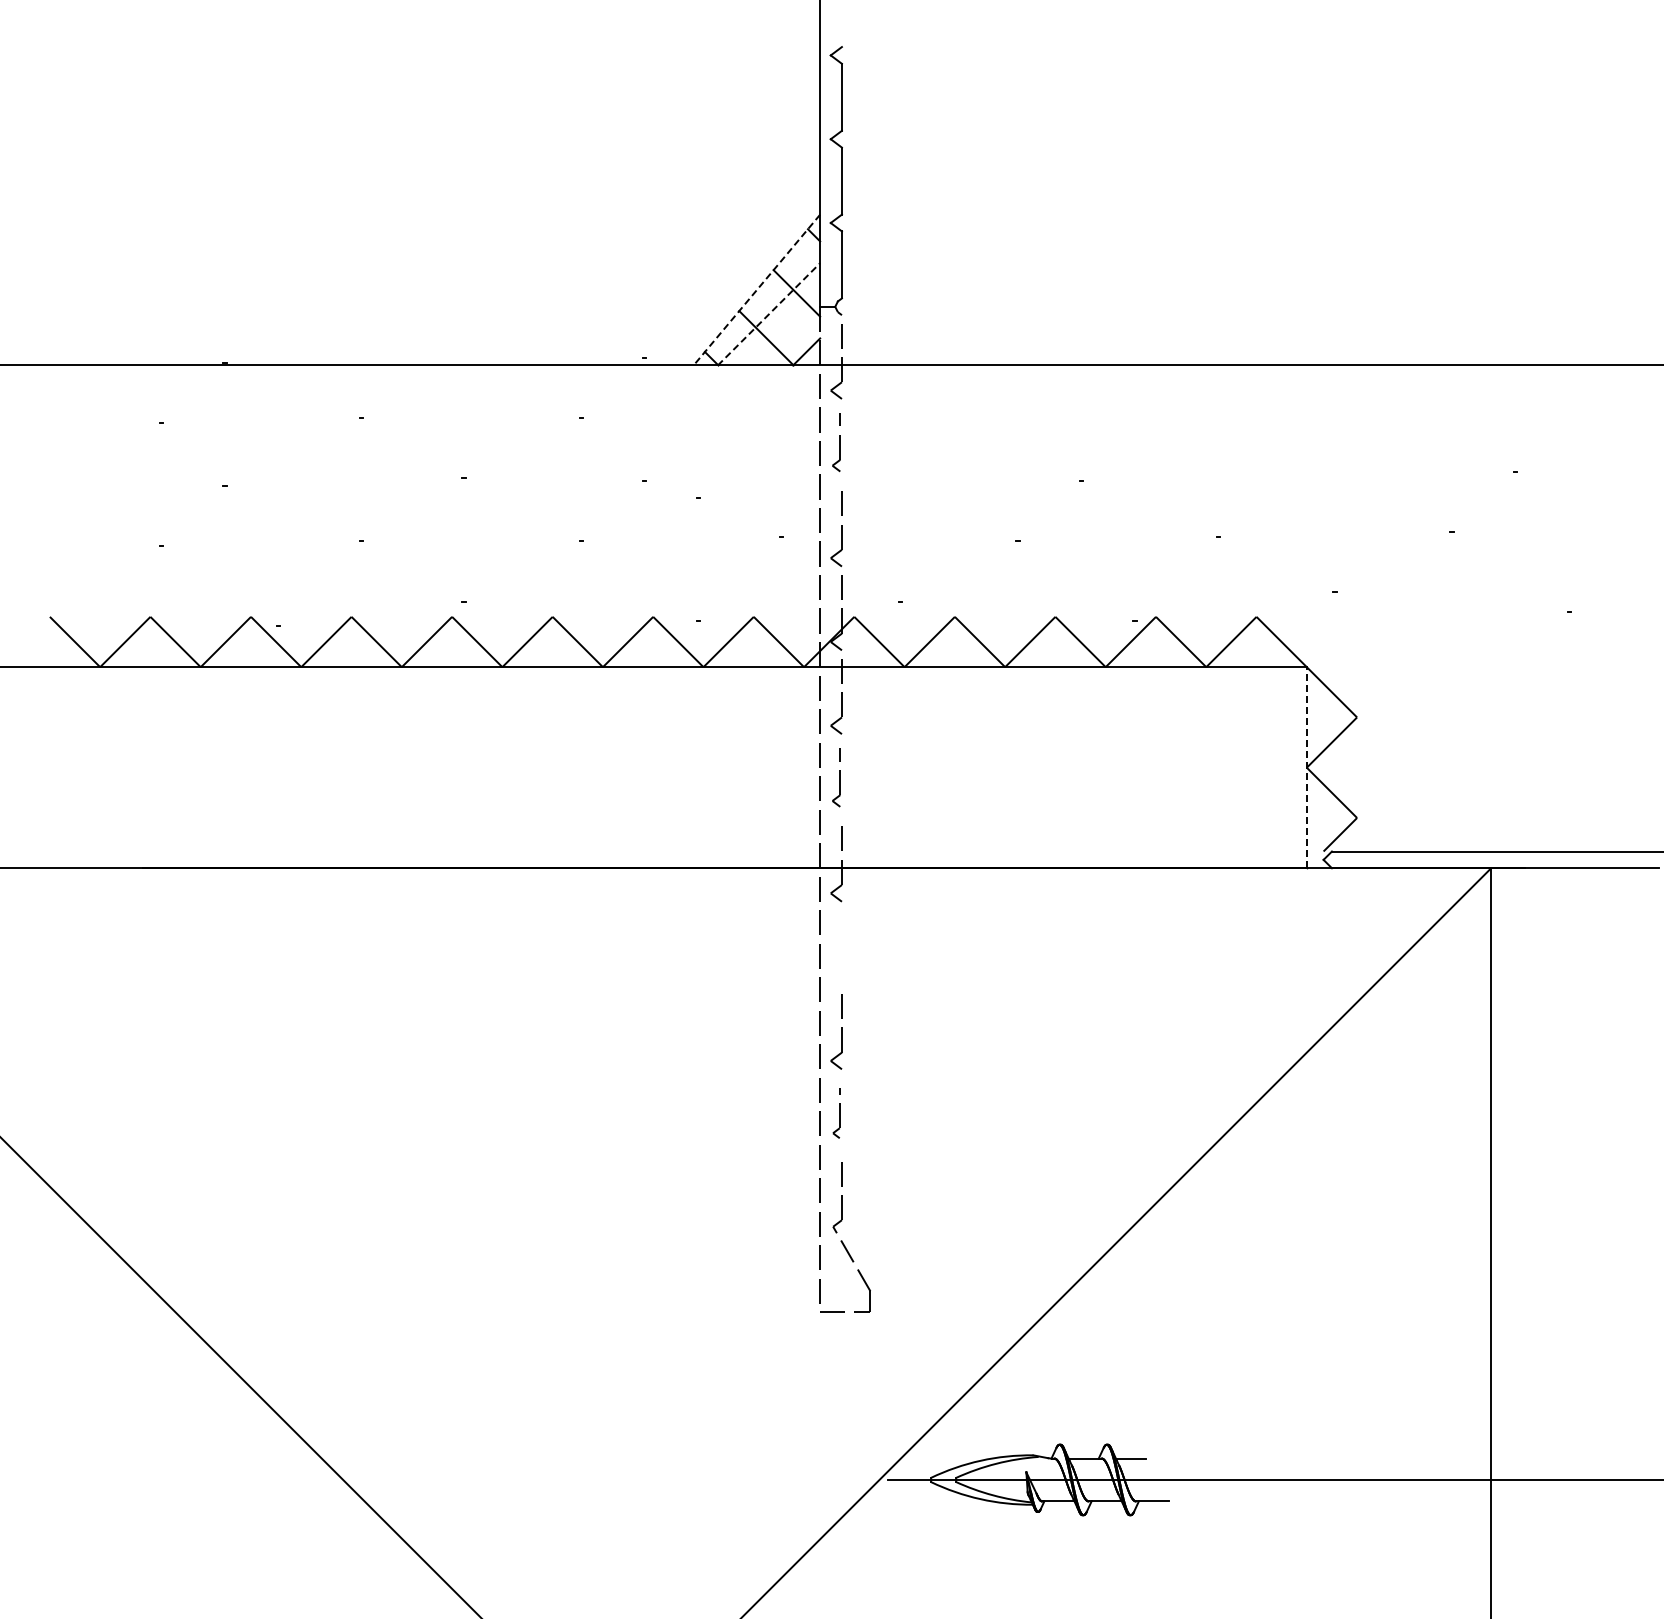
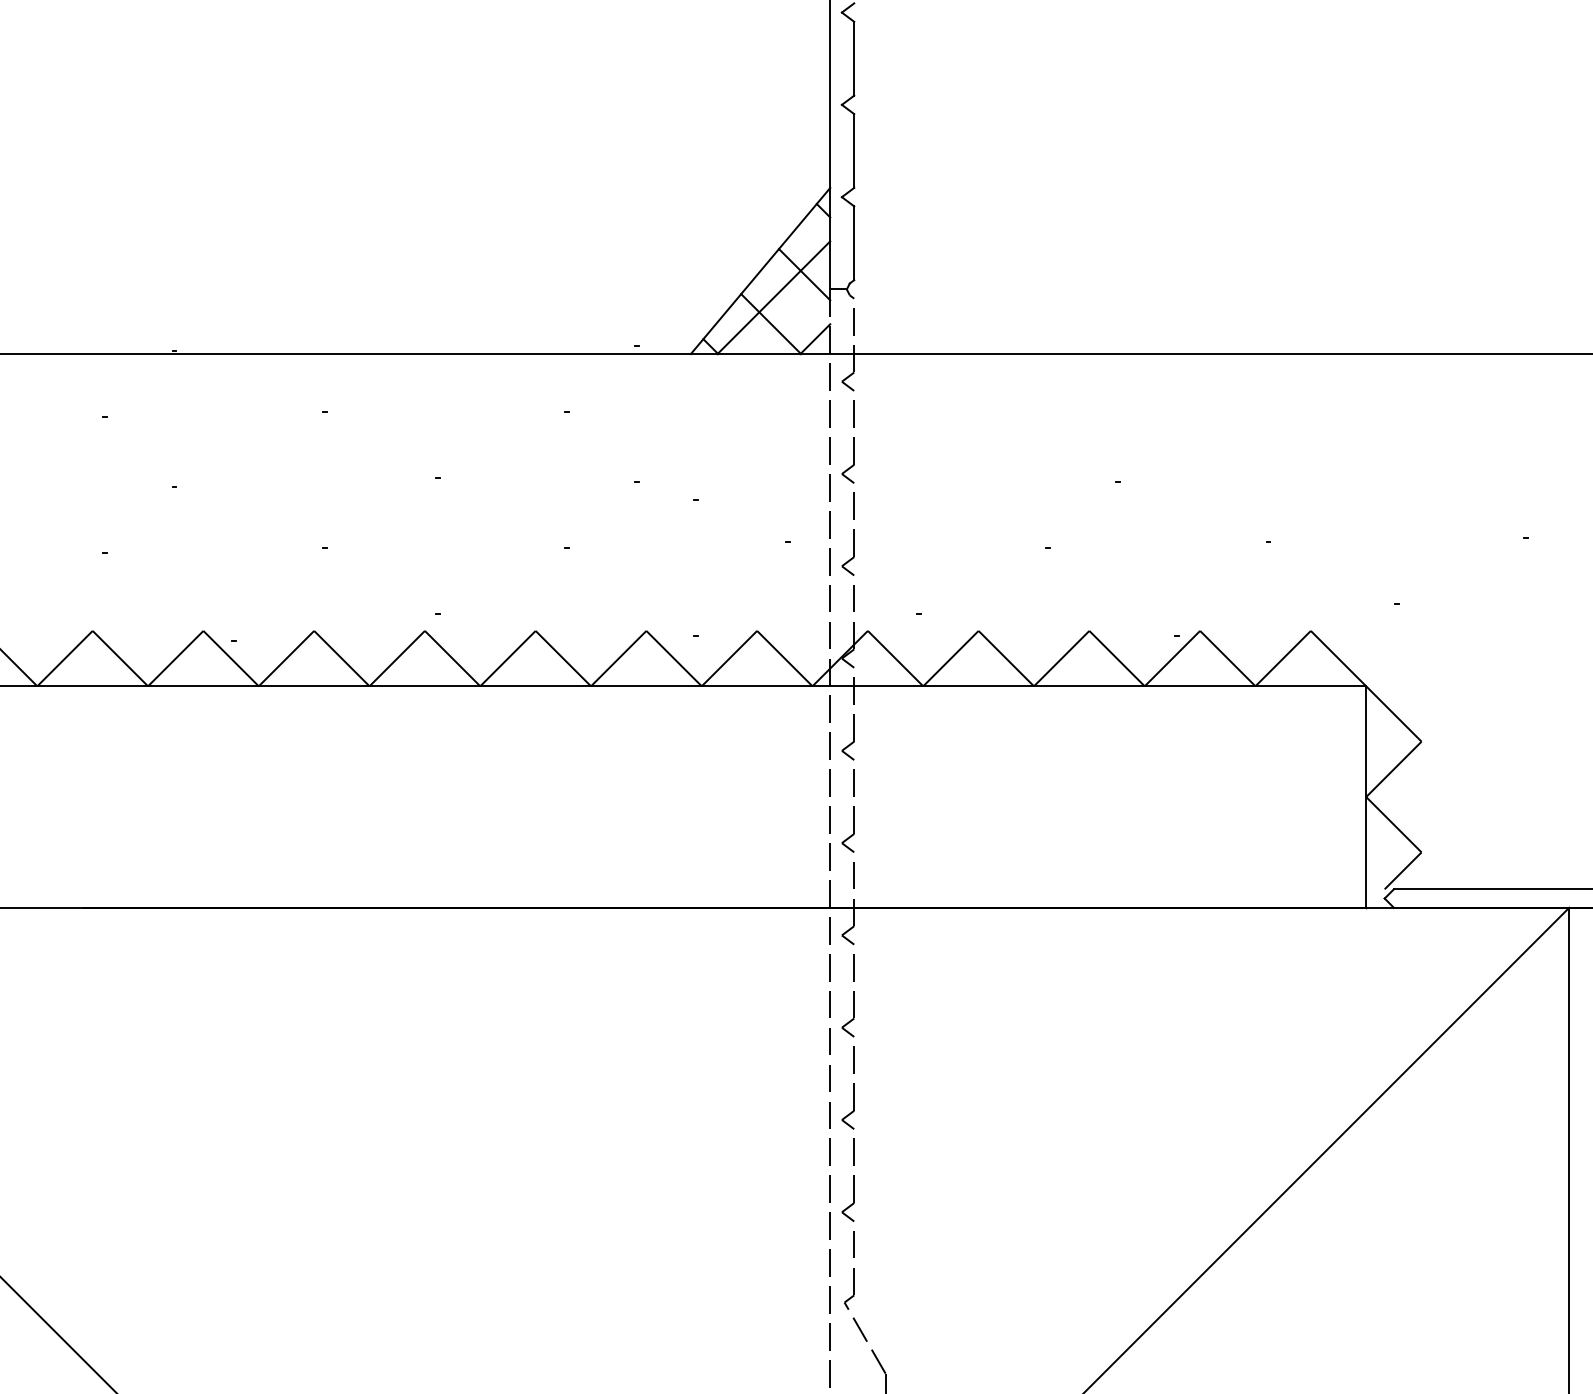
line: (756, 290) -> (760, 271), dashed -> solid
line: (769, 313) -> (774, 296), dashed -> solid
part: (836, 445) -> (848, 442), size x1.43
line: (1306, 767) -> (1365, 796), dashed -> solid
part: (836, 780) -> (848, 811), size x1.43
part: (836, 947) -> (848, 995), added
part: (836, 1115) -> (848, 1180), size x1.67

